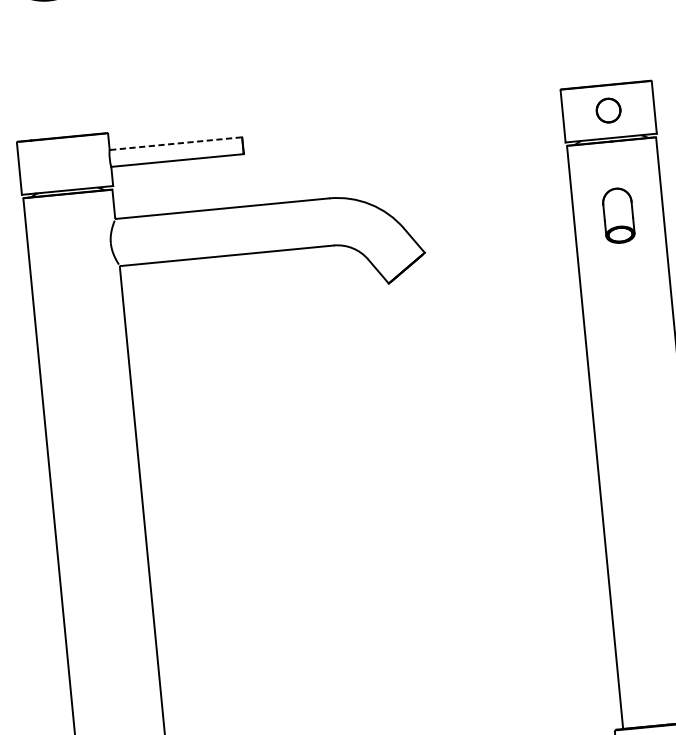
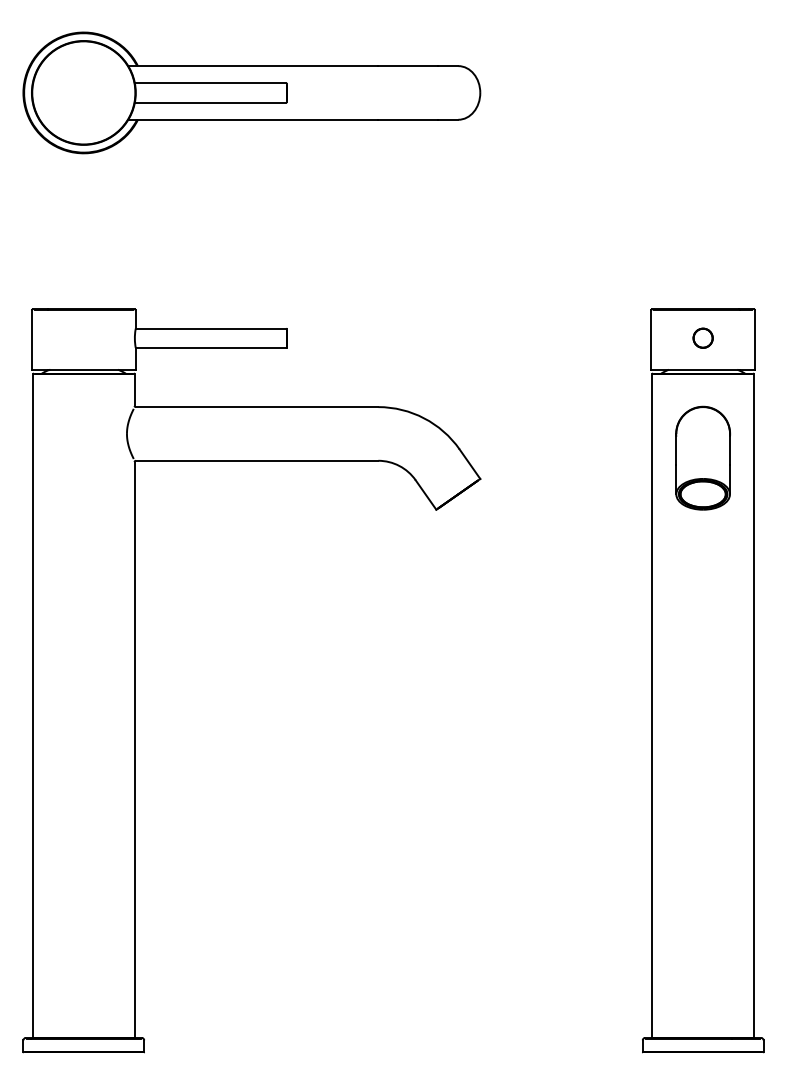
circle: (607, 109) -> (702, 337), size x0.71
line: (175, 143) -> (210, 328), dashed -> solid
part: (618, 215) -> (702, 457), size x1.67

